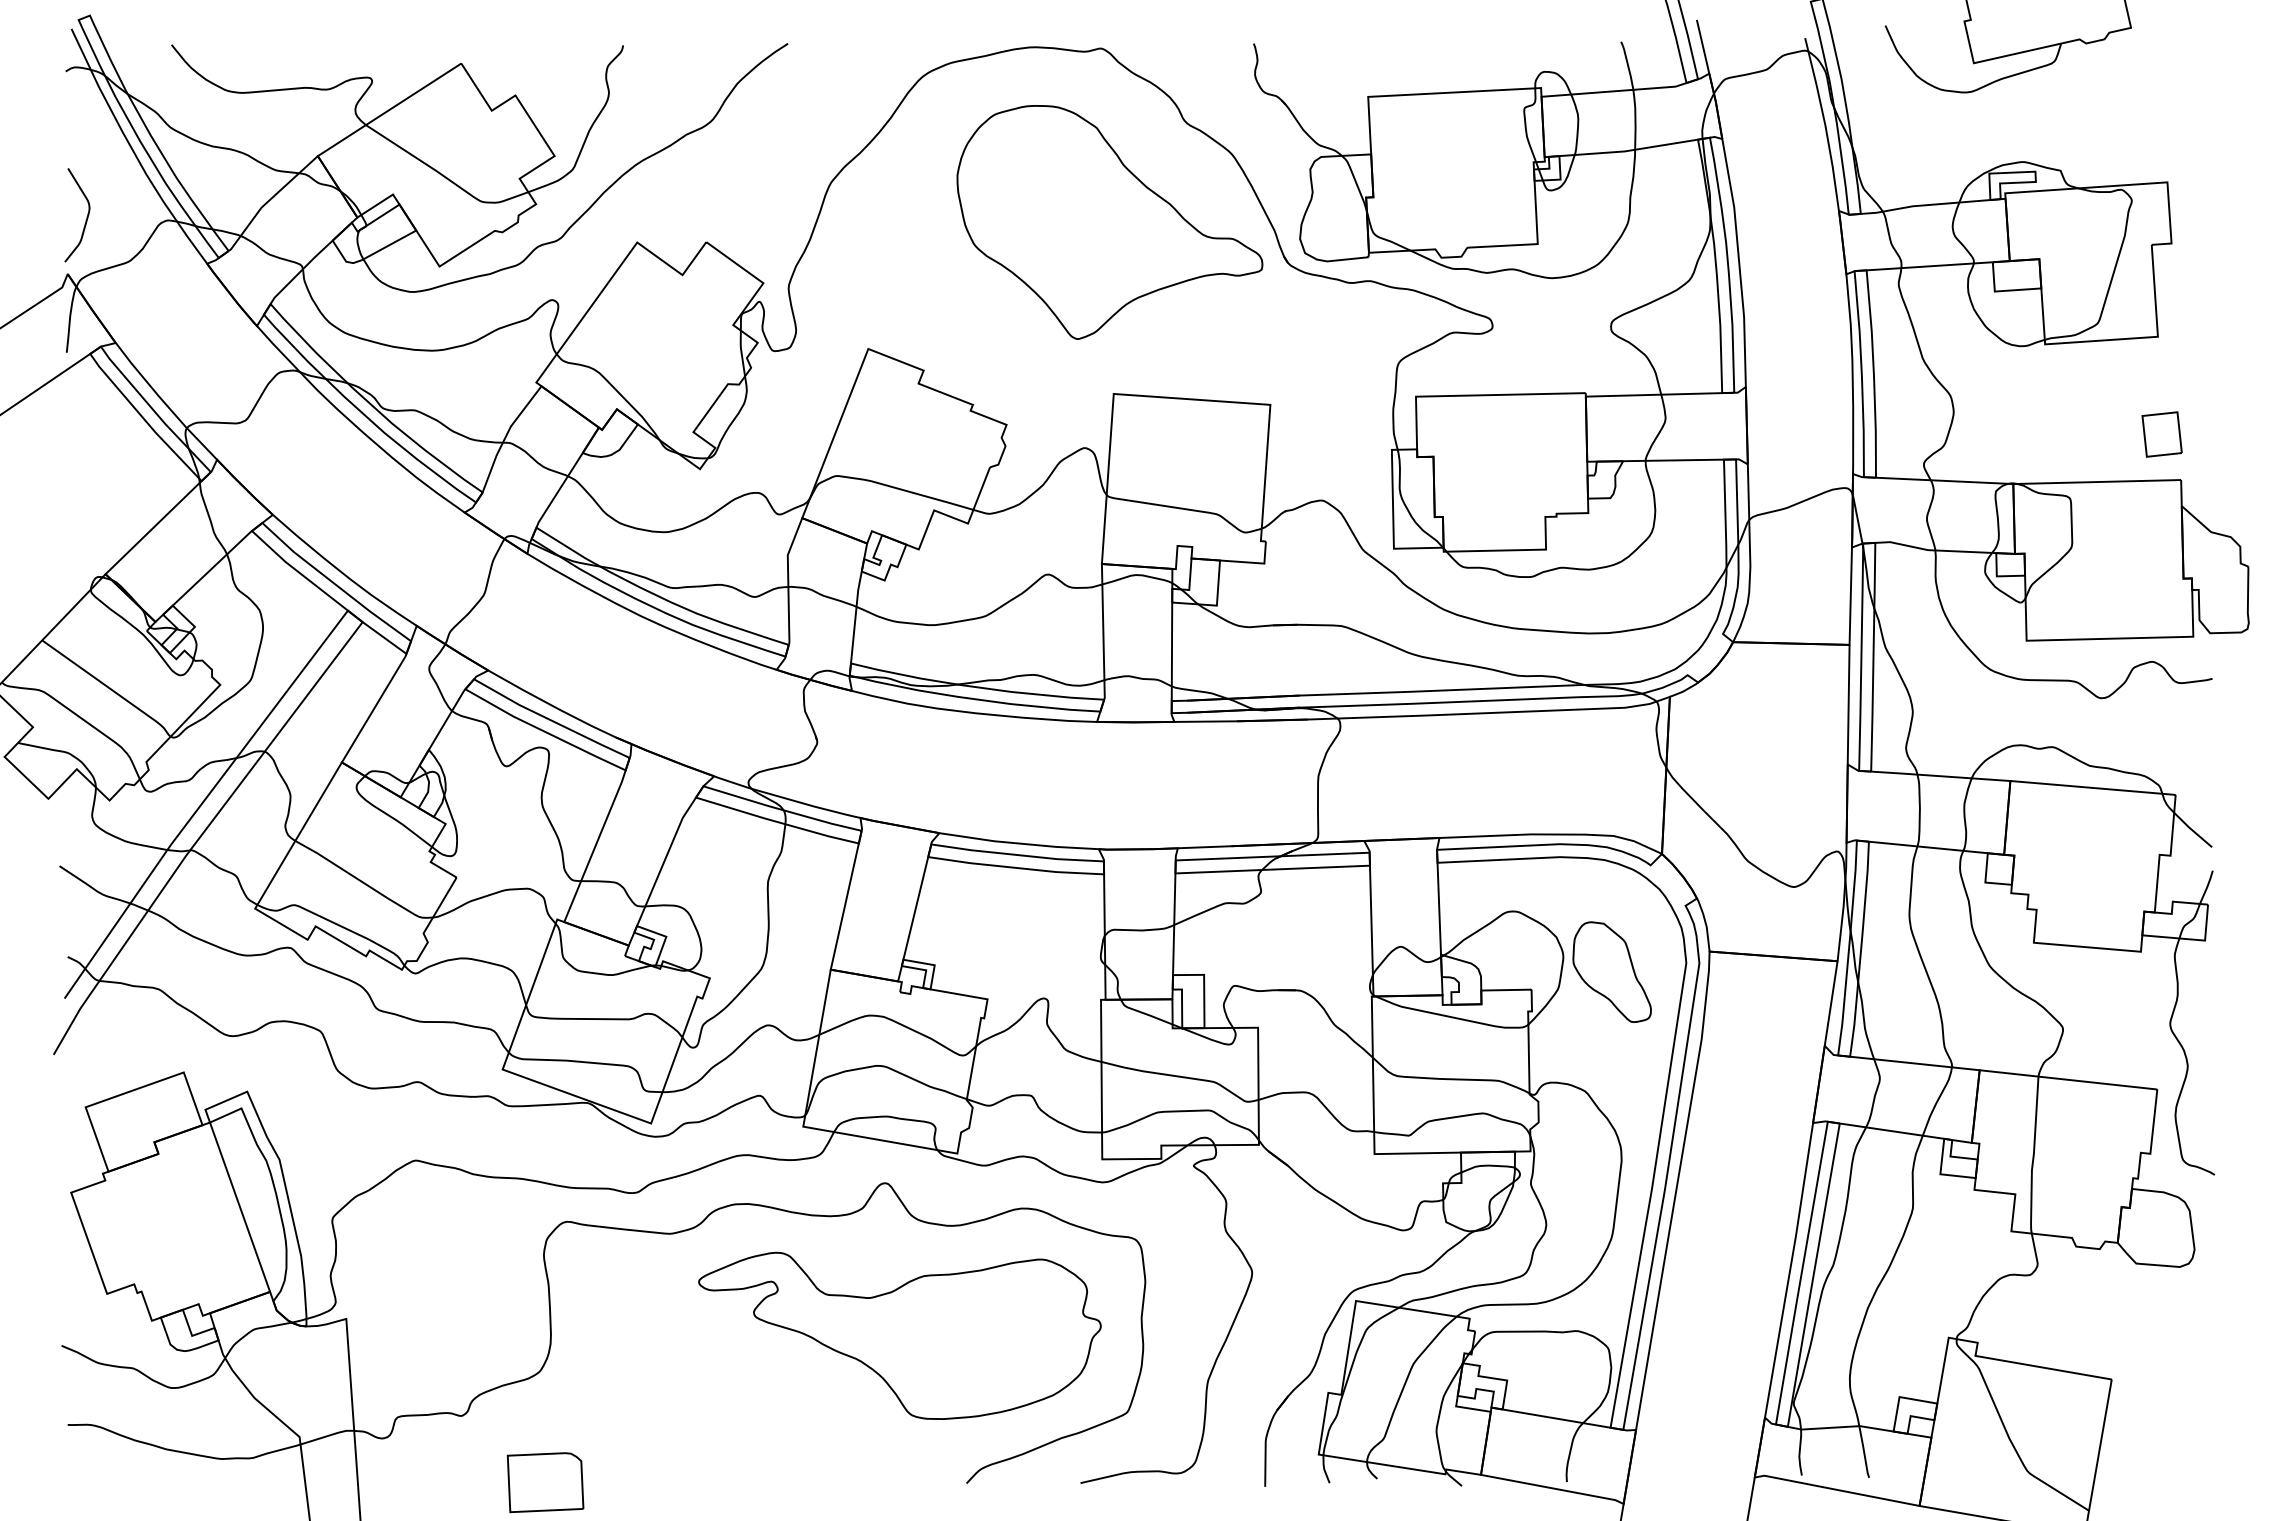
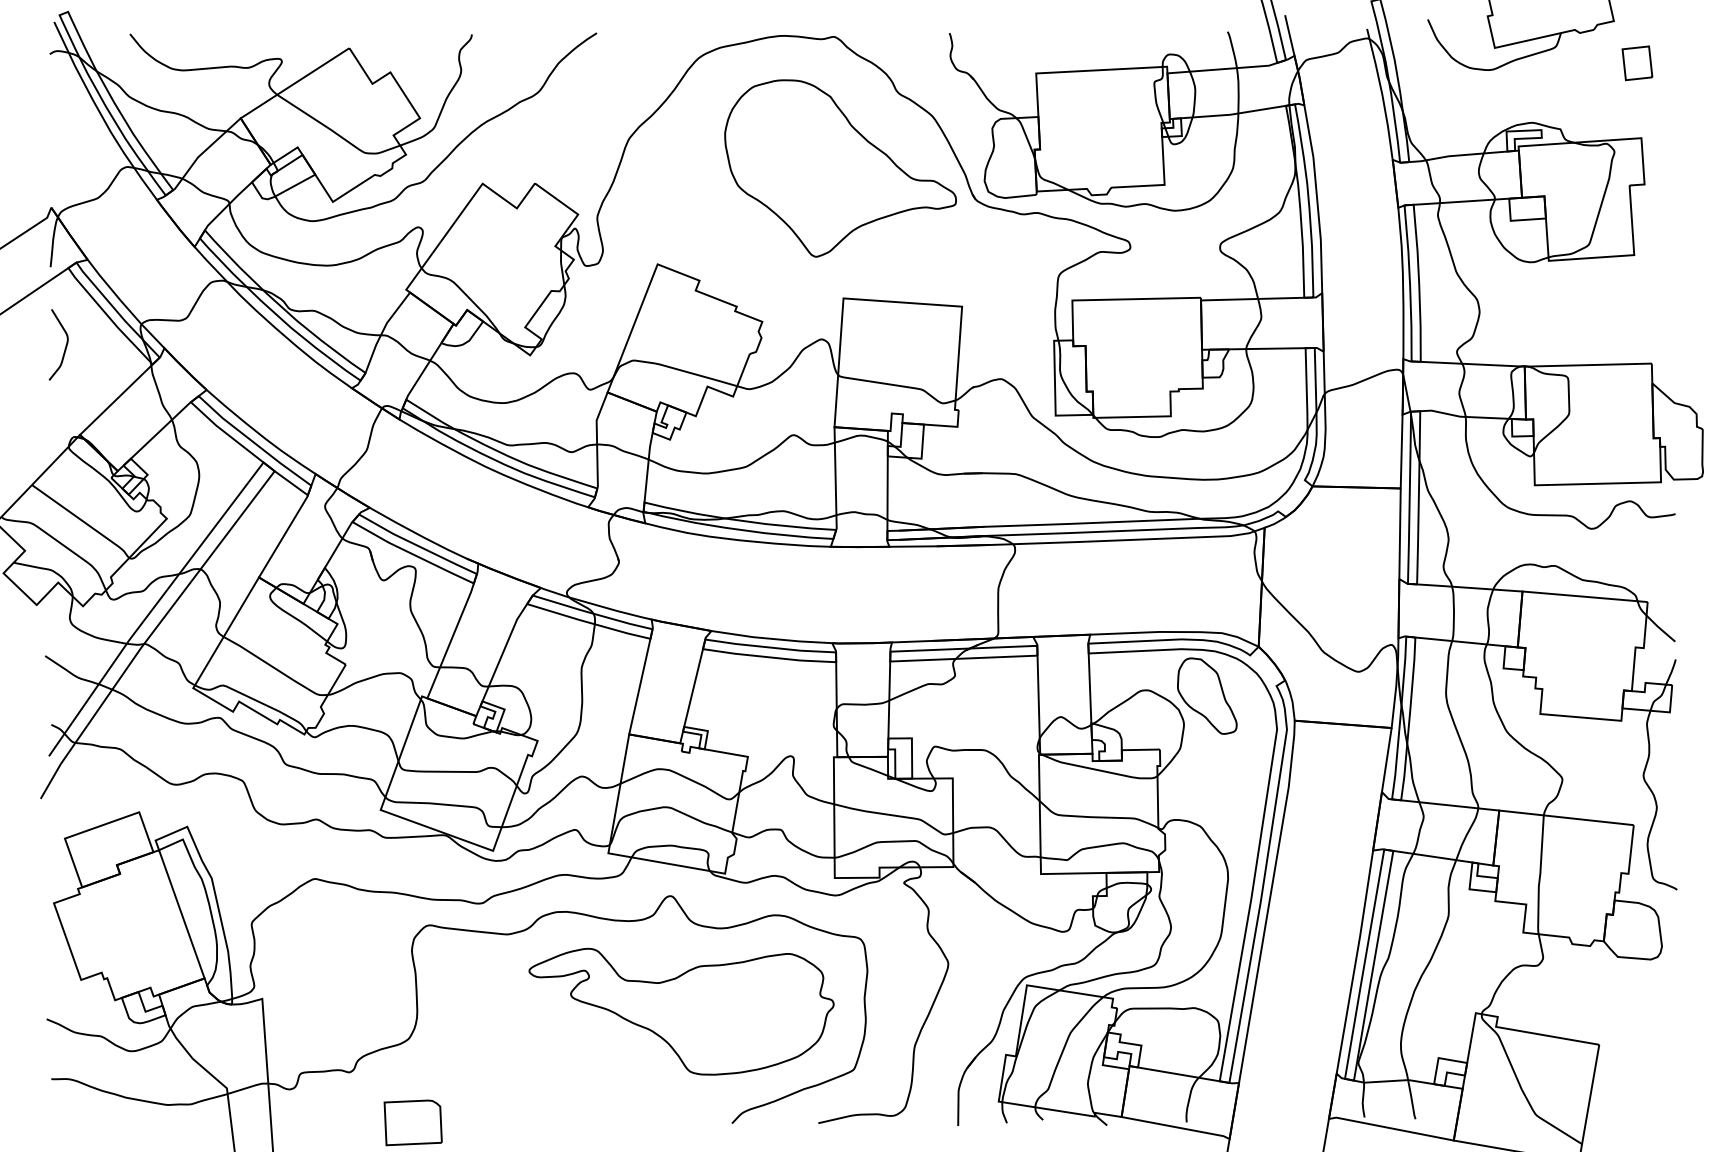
curve: (86, 216) -> (65, 345), moved
part: (2161, 434) -> (1636, 63), moved
part: (1611, 971) -> (1206, 695), moved

